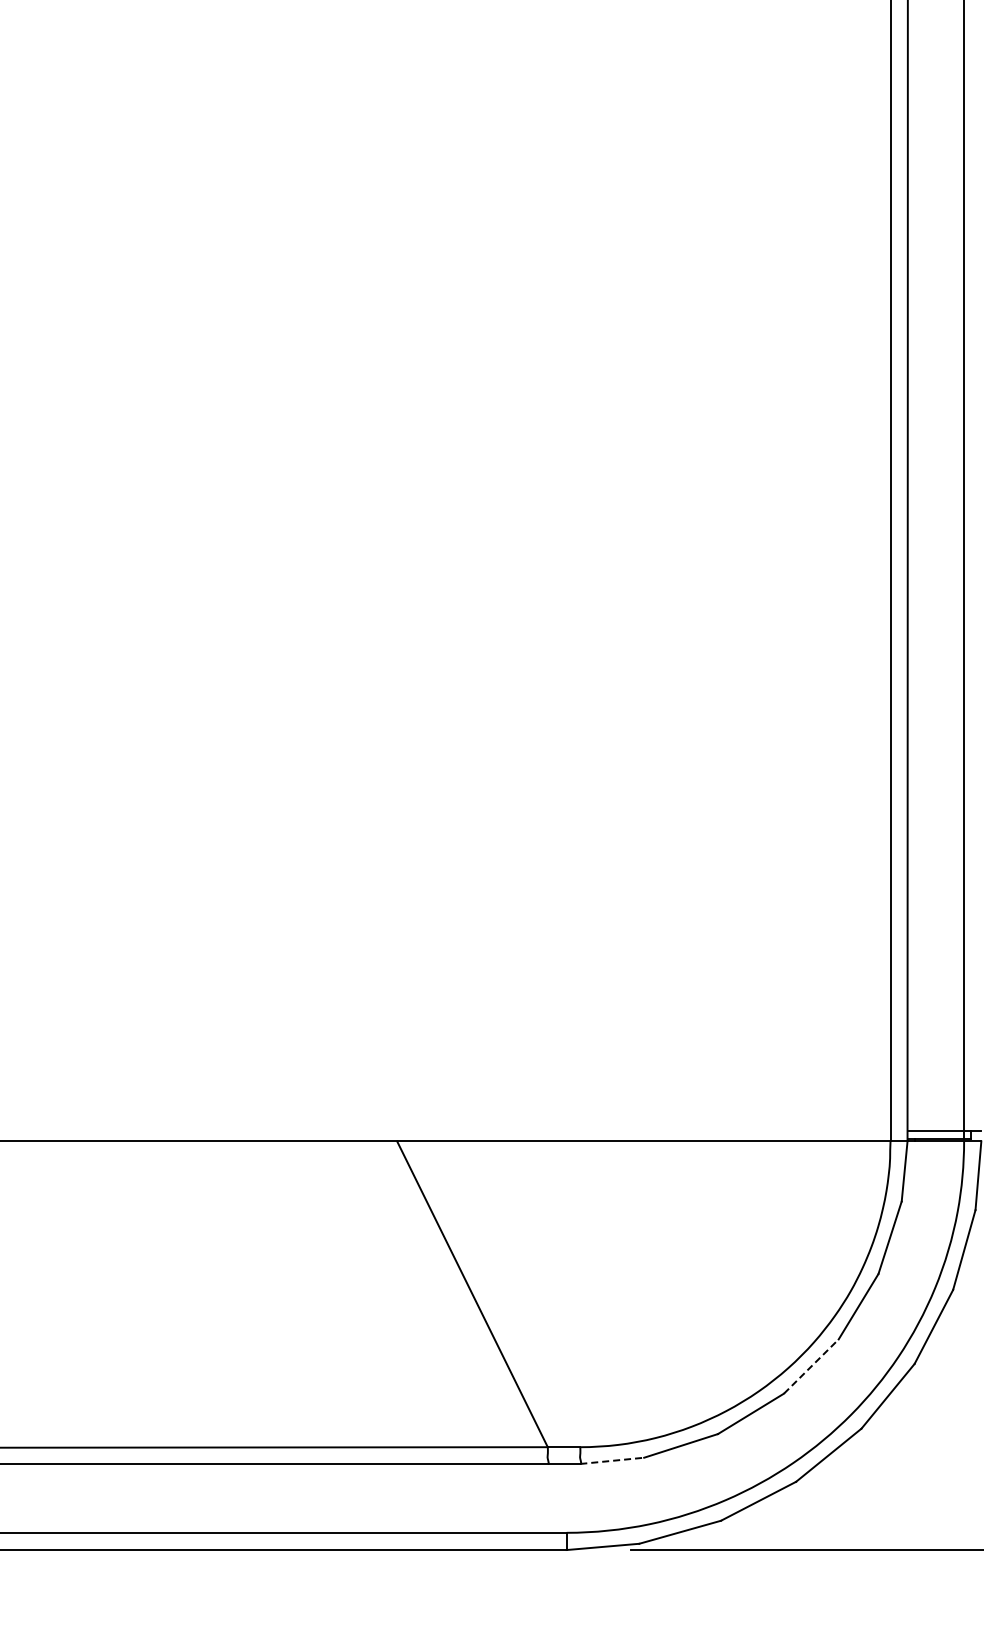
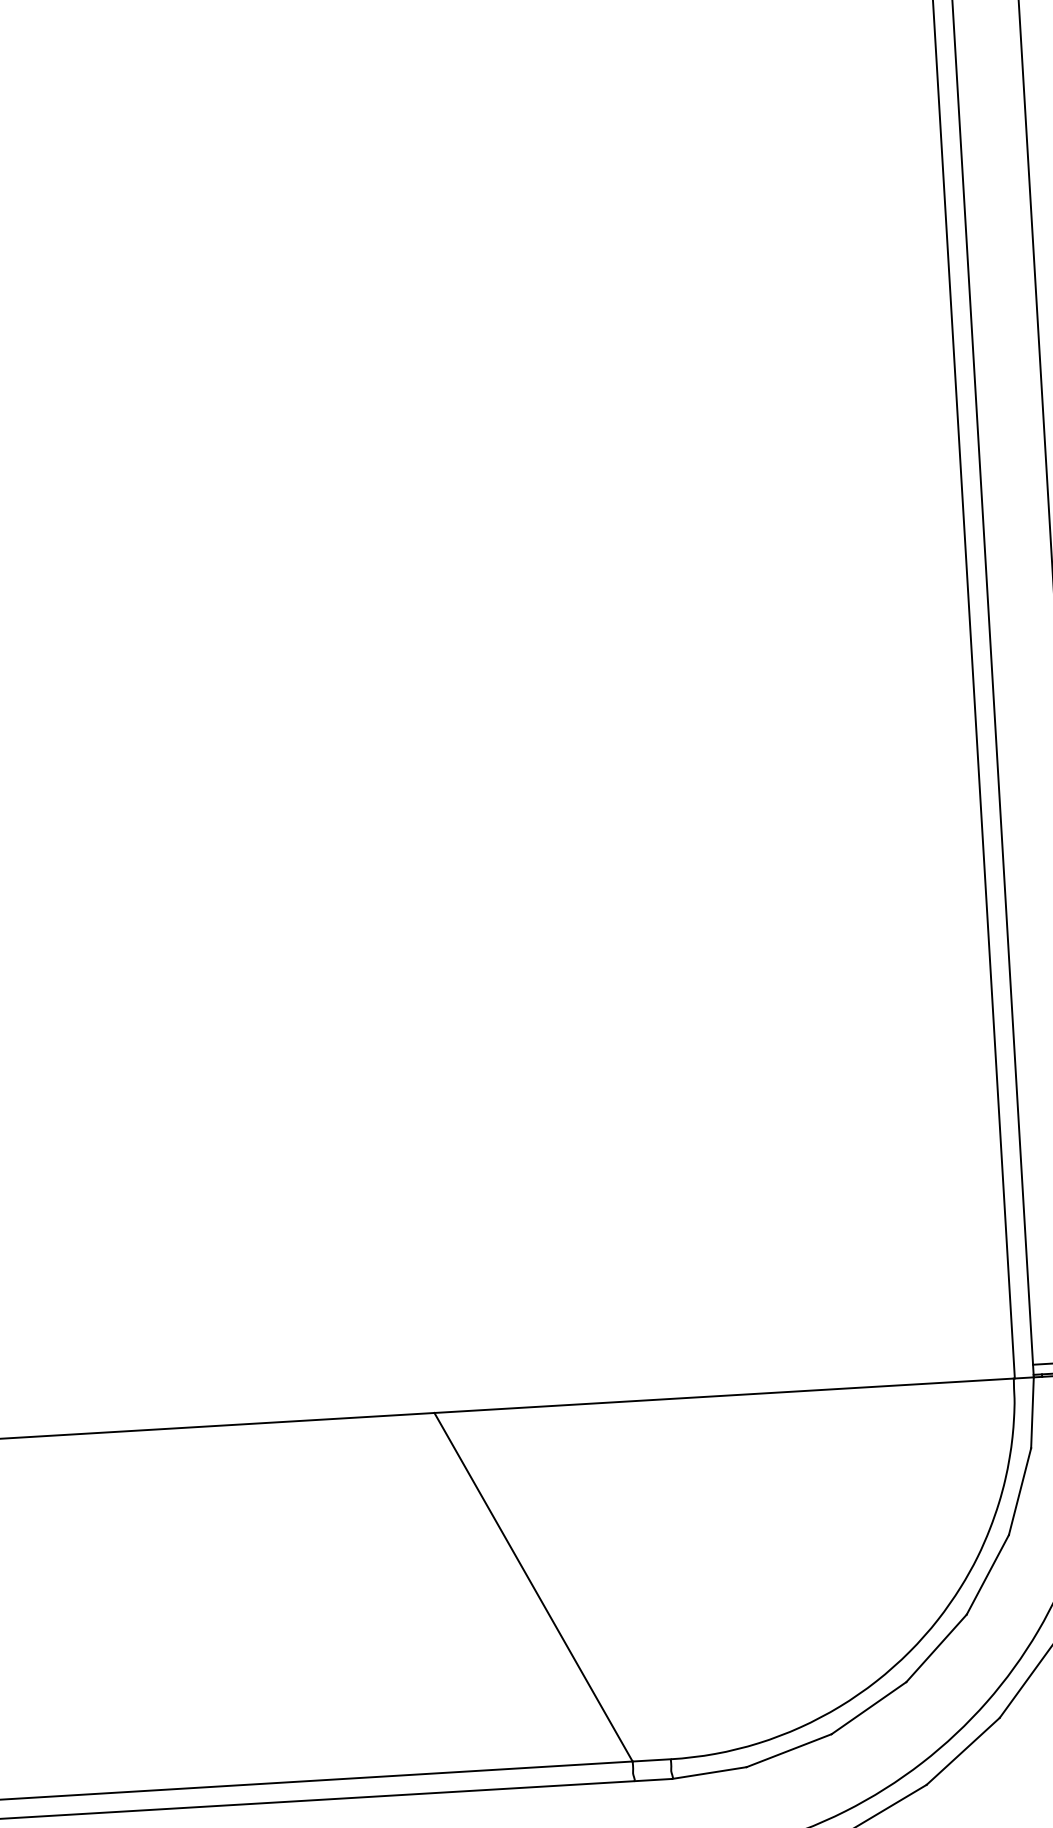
line: (811, 1366) -> (936, 1648), dashed -> solid
line: (612, 1460) -> (709, 1772), dashed -> solid

